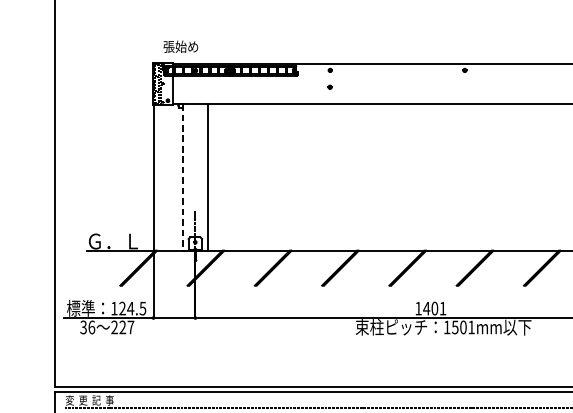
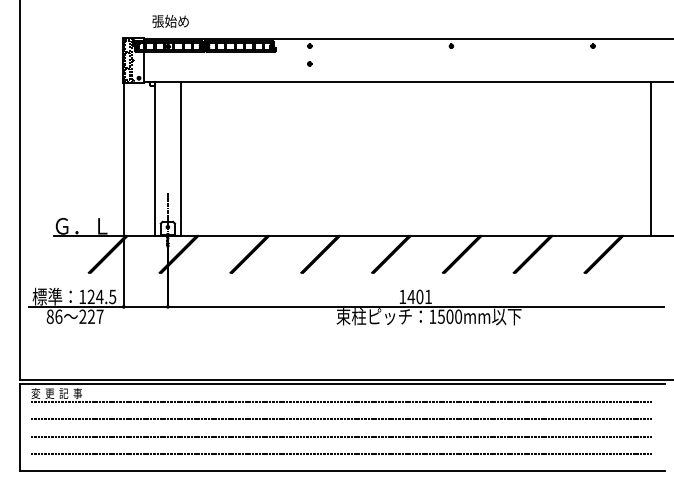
text: (180, 45) -> (170, 20), moved
line: (182, 178) -> (154, 159), dashed -> solid
text: (82, 327) -> (49, 316), 36 -> 86
text: (471, 327) -> (458, 316), 1501mm -> 1500mm

